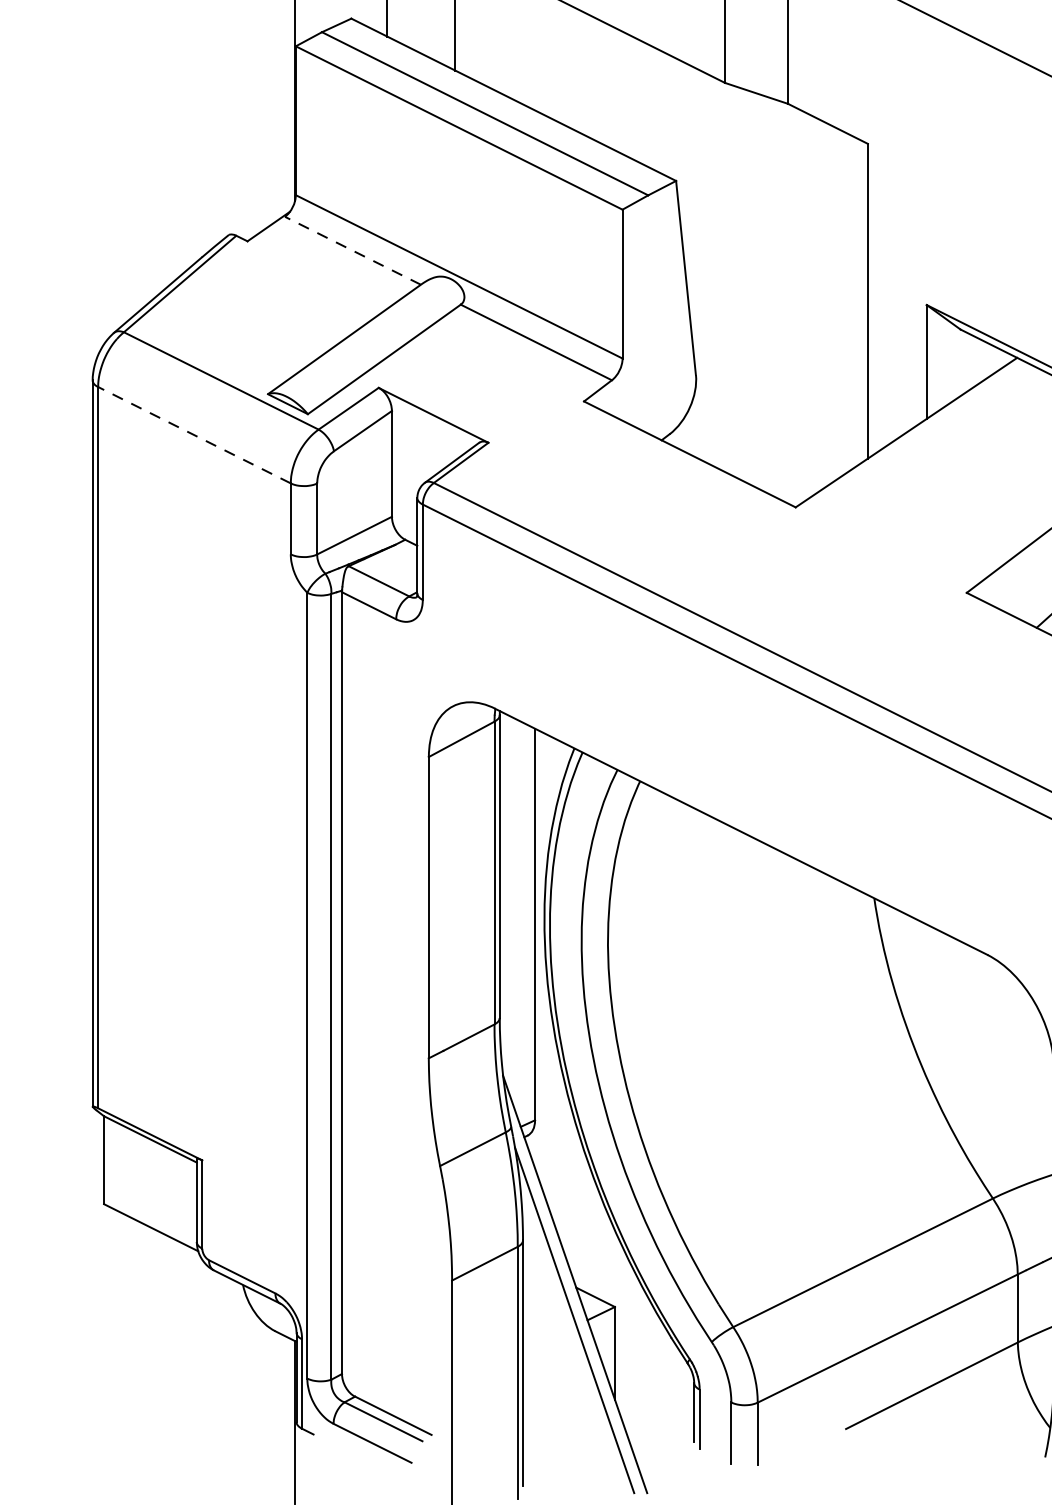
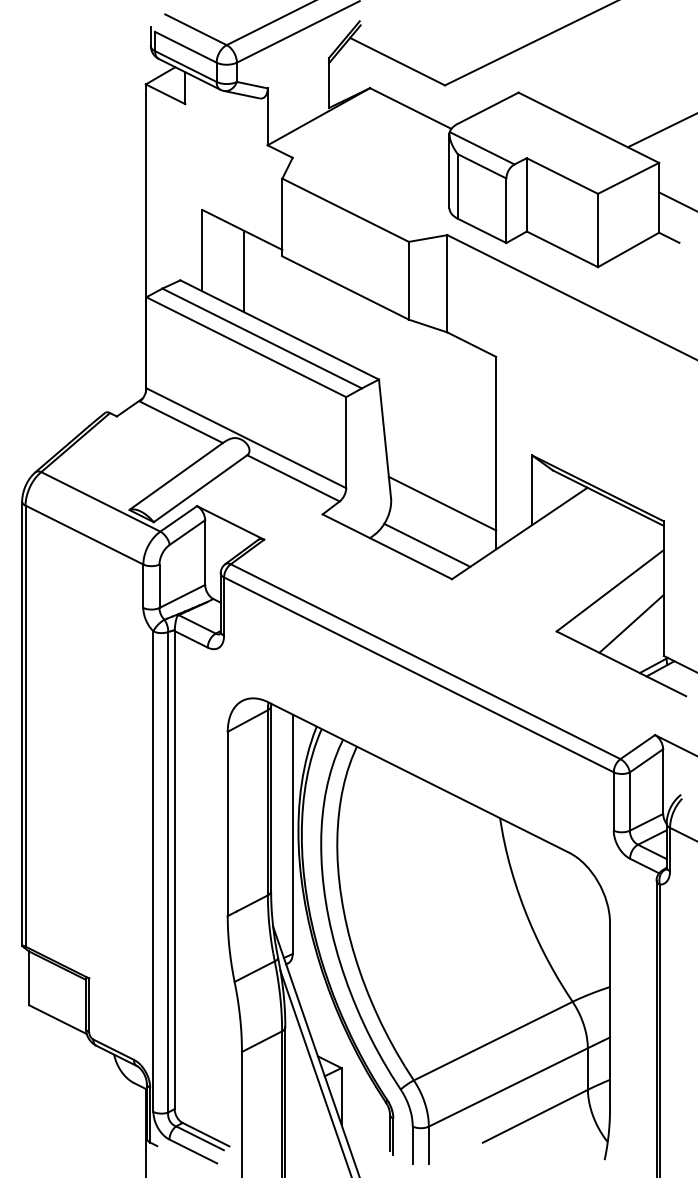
line: (351, 251) -> (180, 422), dashed -> solid
line: (780, 383) -> (442, 503), added
line: (194, 435) -> (84, 535), dashed -> solid
line: (755, 450) -> (427, 544), added

